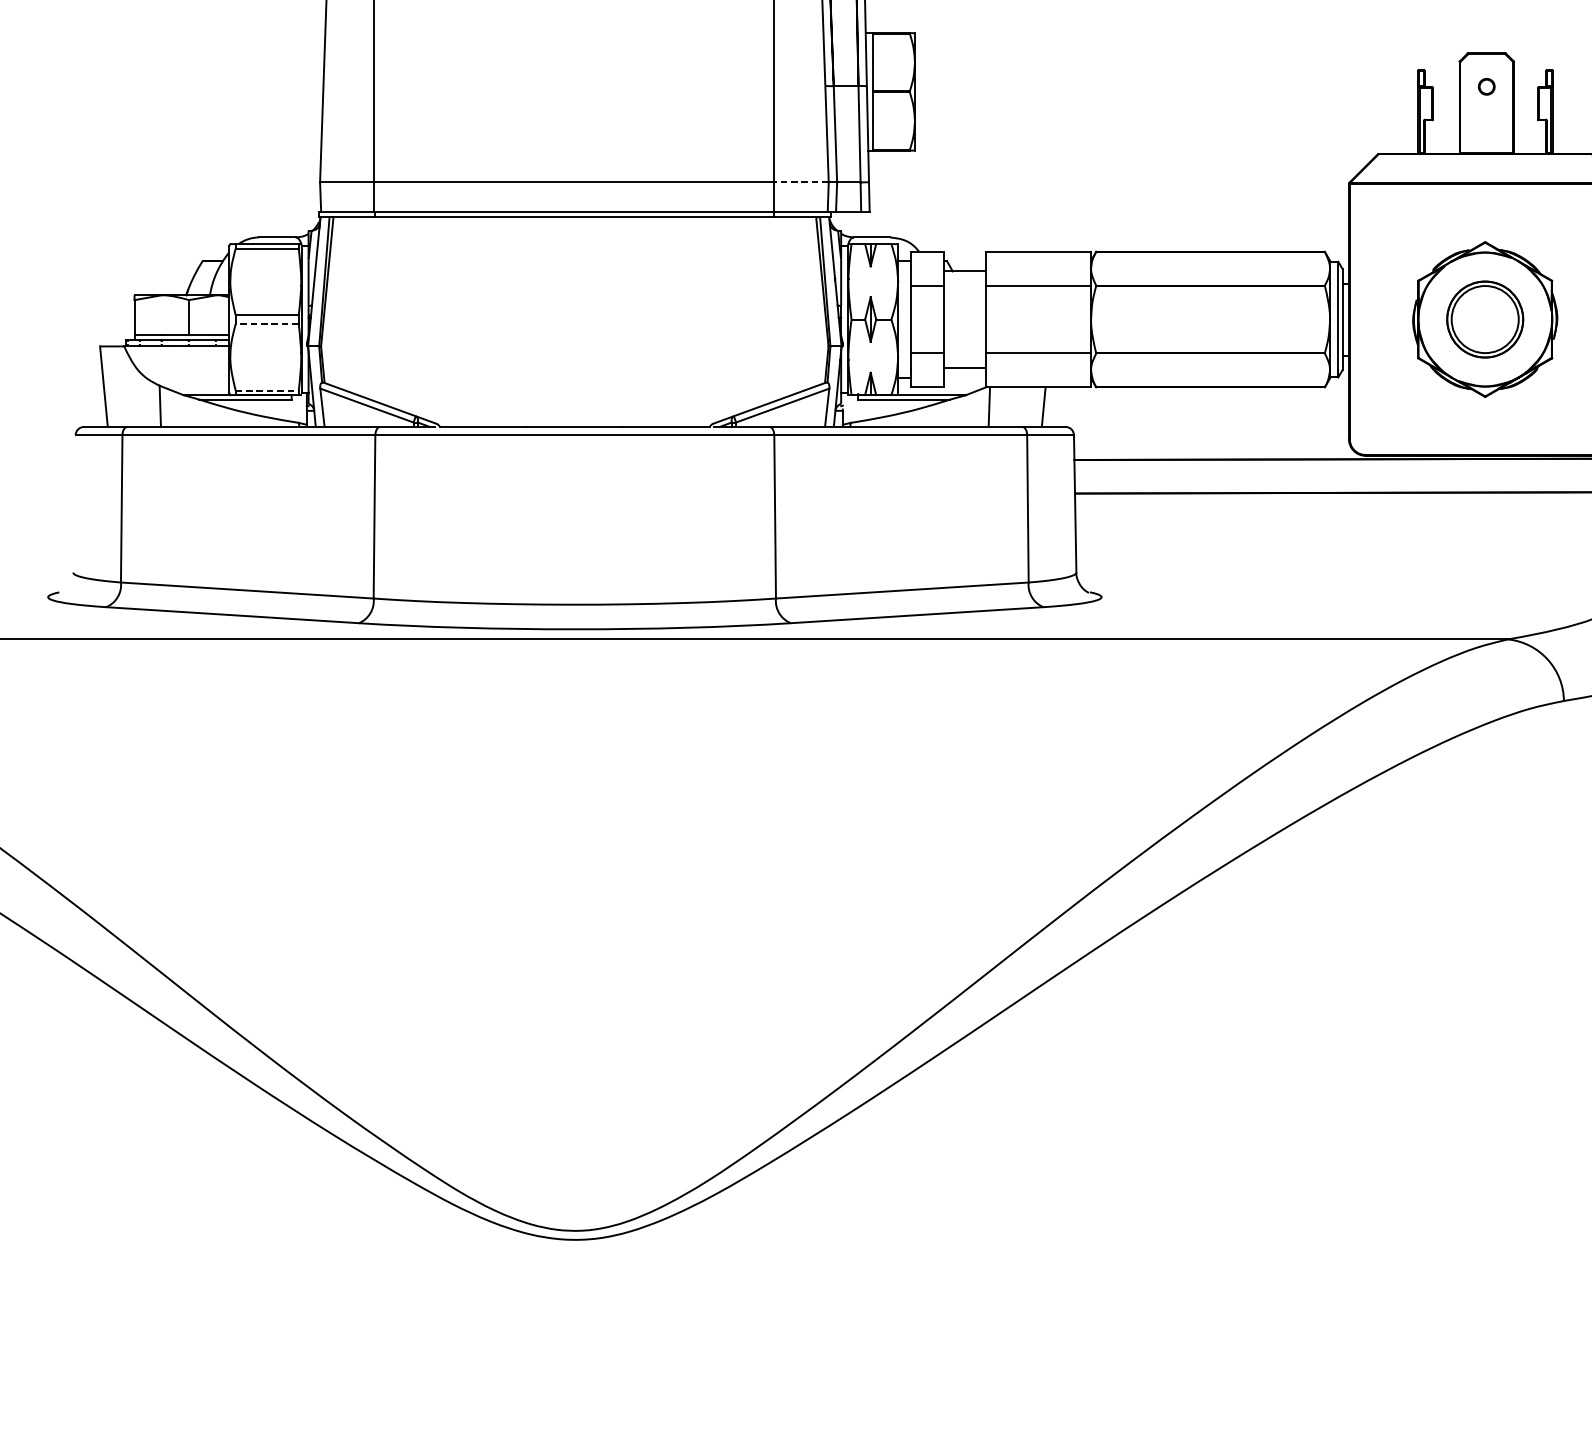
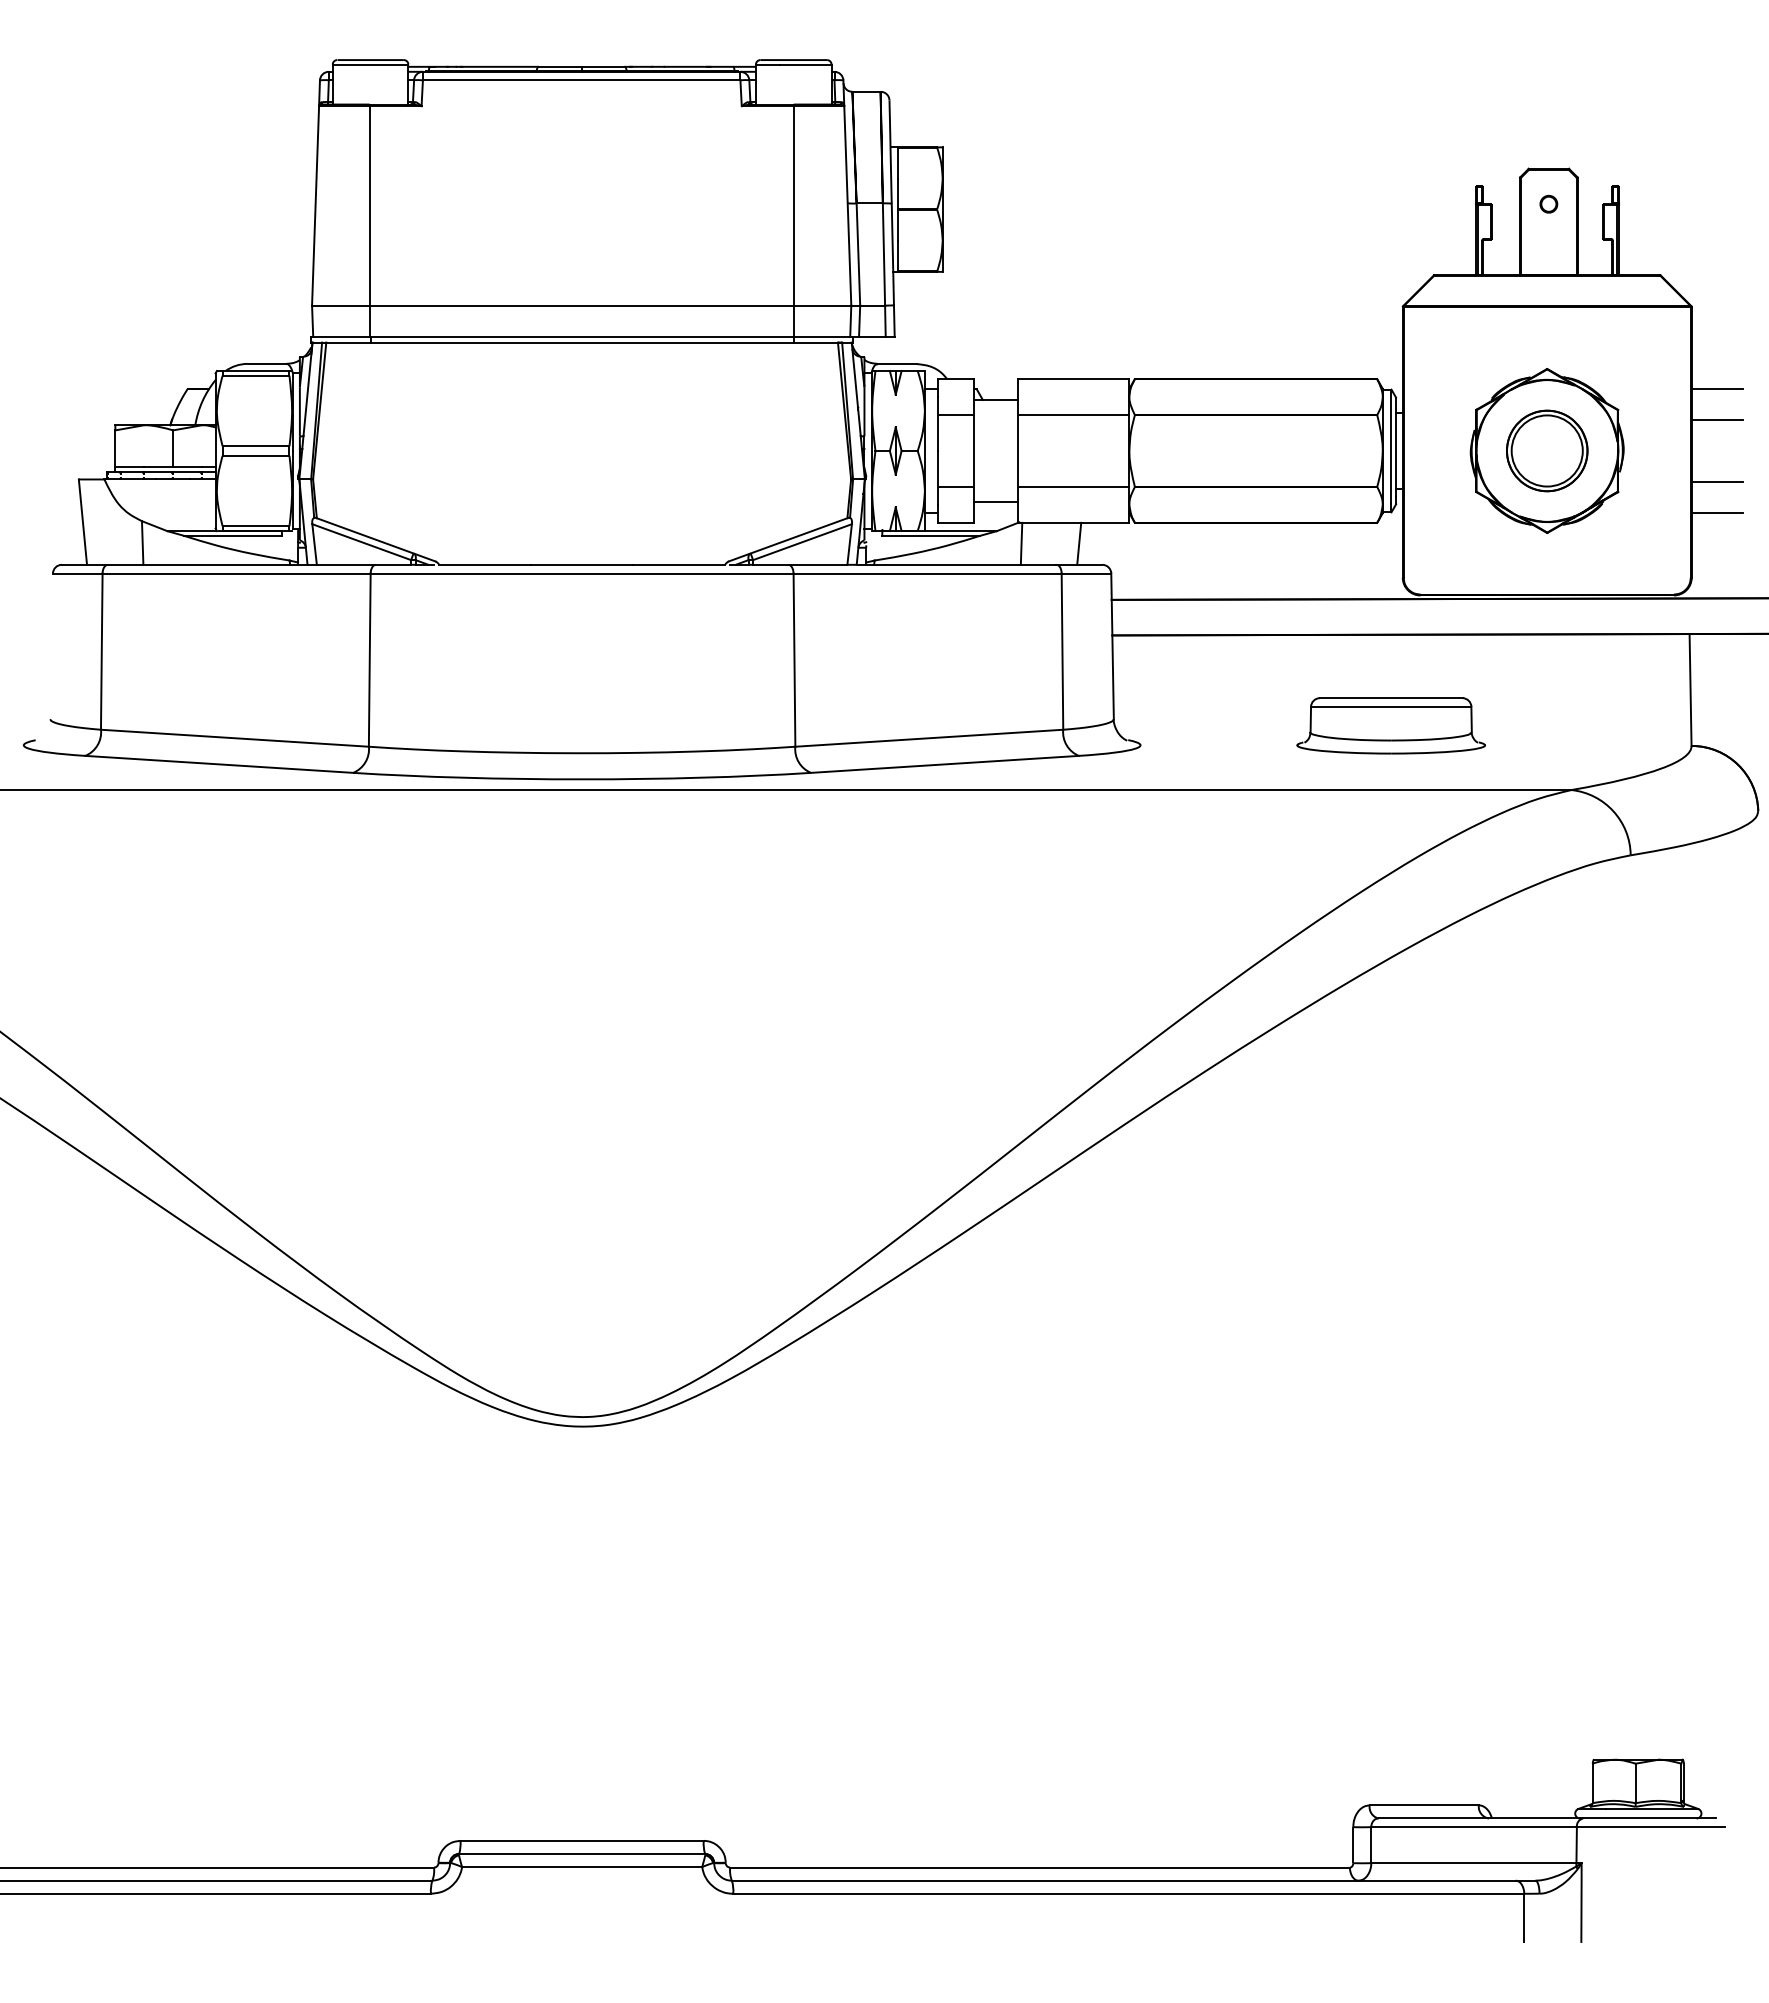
line: (801, 182) -> (822, 305), dashed -> solid
line: (266, 323) -> (255, 455), dashed -> solid
line: (267, 390) -> (256, 526), dashed -> solid
part: (1337, 578) -> (1390, 725), added

